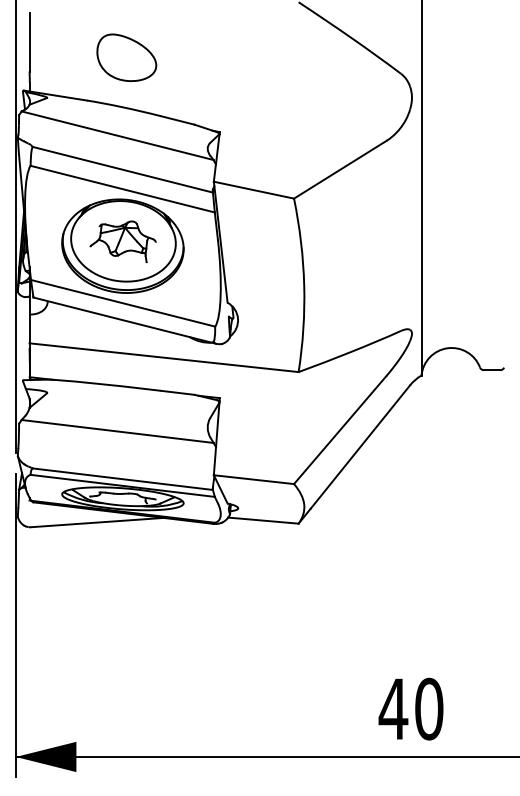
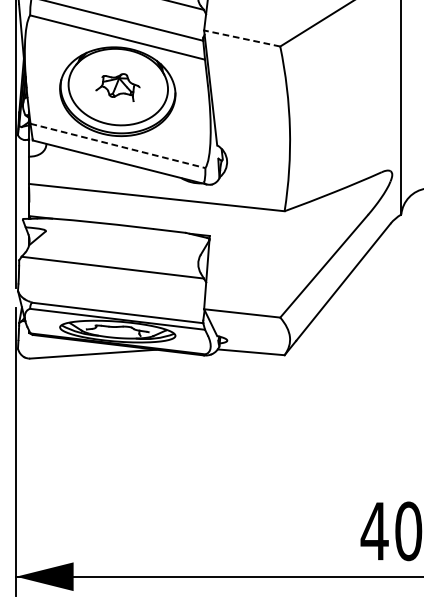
line: (253, 190) -> (241, 38), solid -> dashed
part: (122, 241) -> (117, 87), size x0.7
line: (123, 303) -> (118, 146), solid -> dashed

